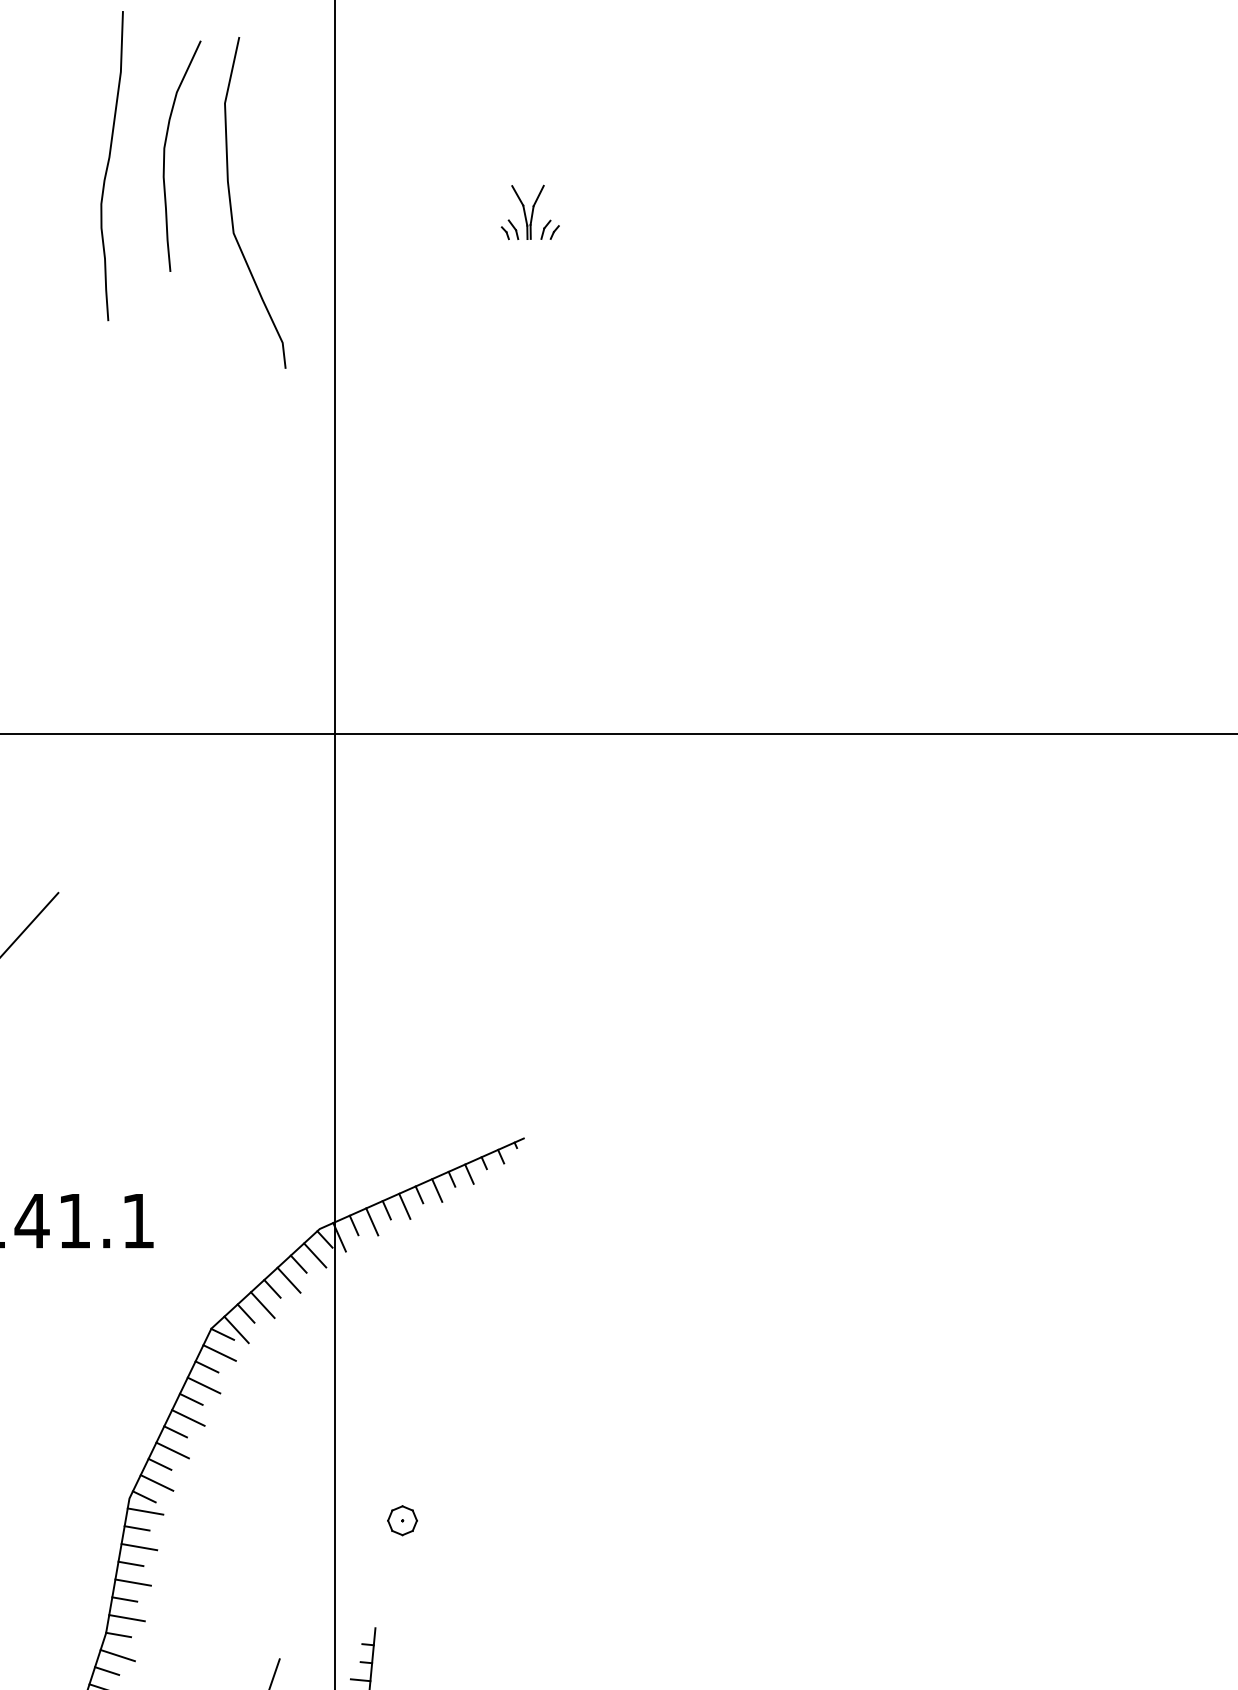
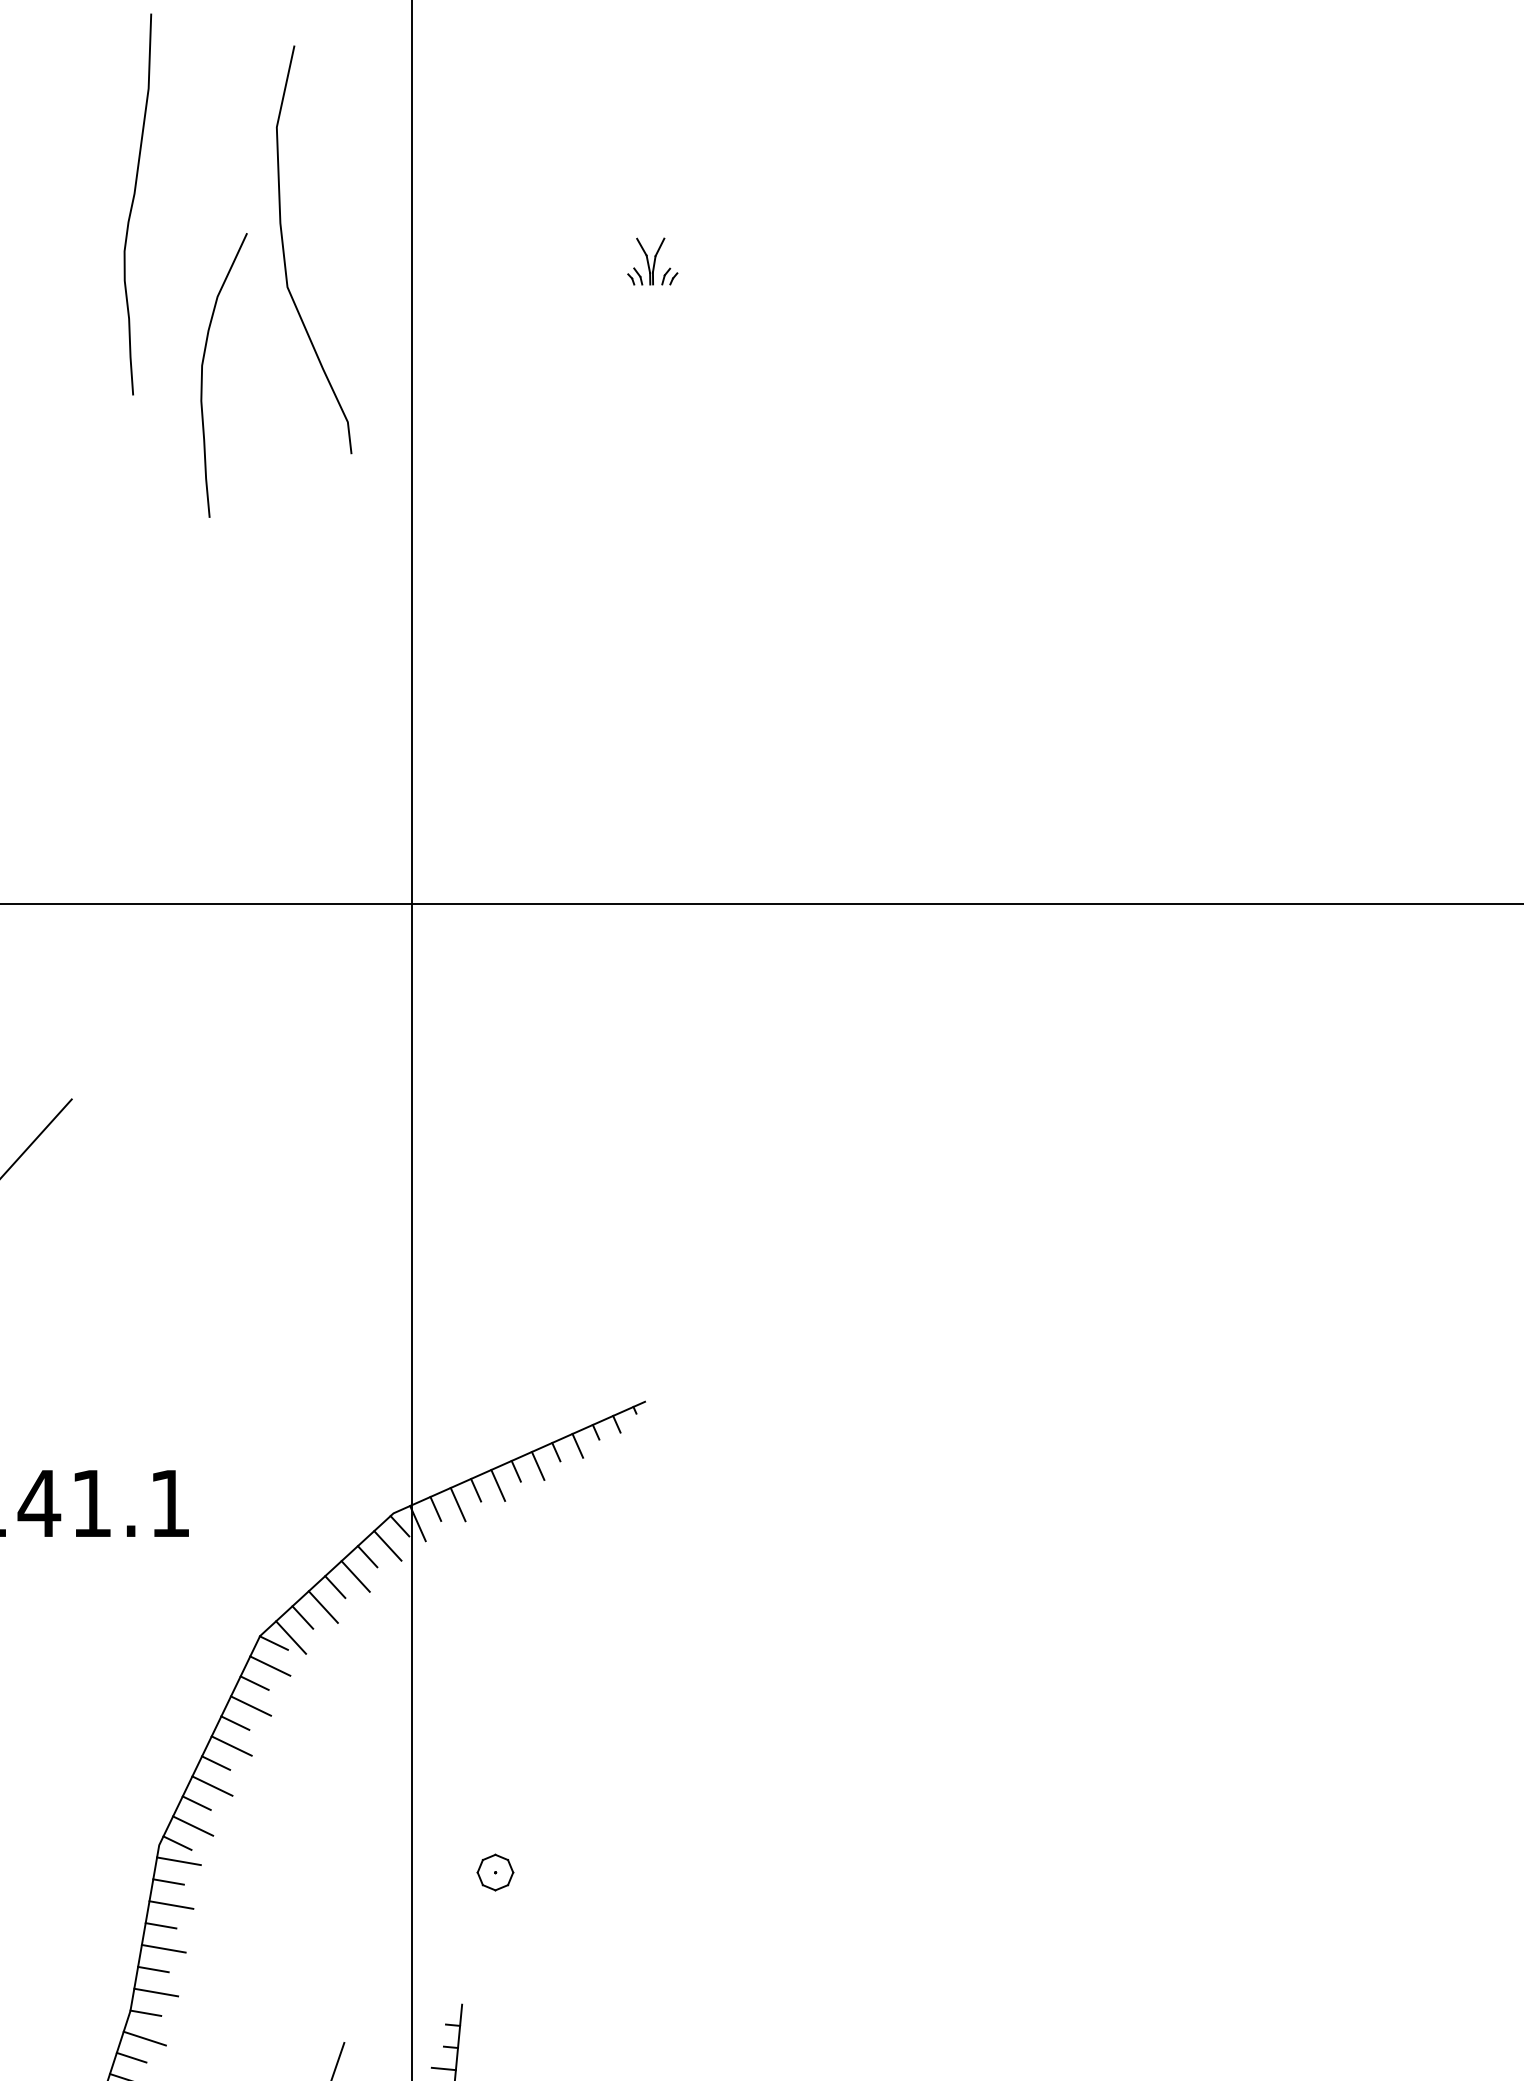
curve: (164, 156) -> (202, 375), moved
part: (530, 212) -> (652, 261), size x0.7

